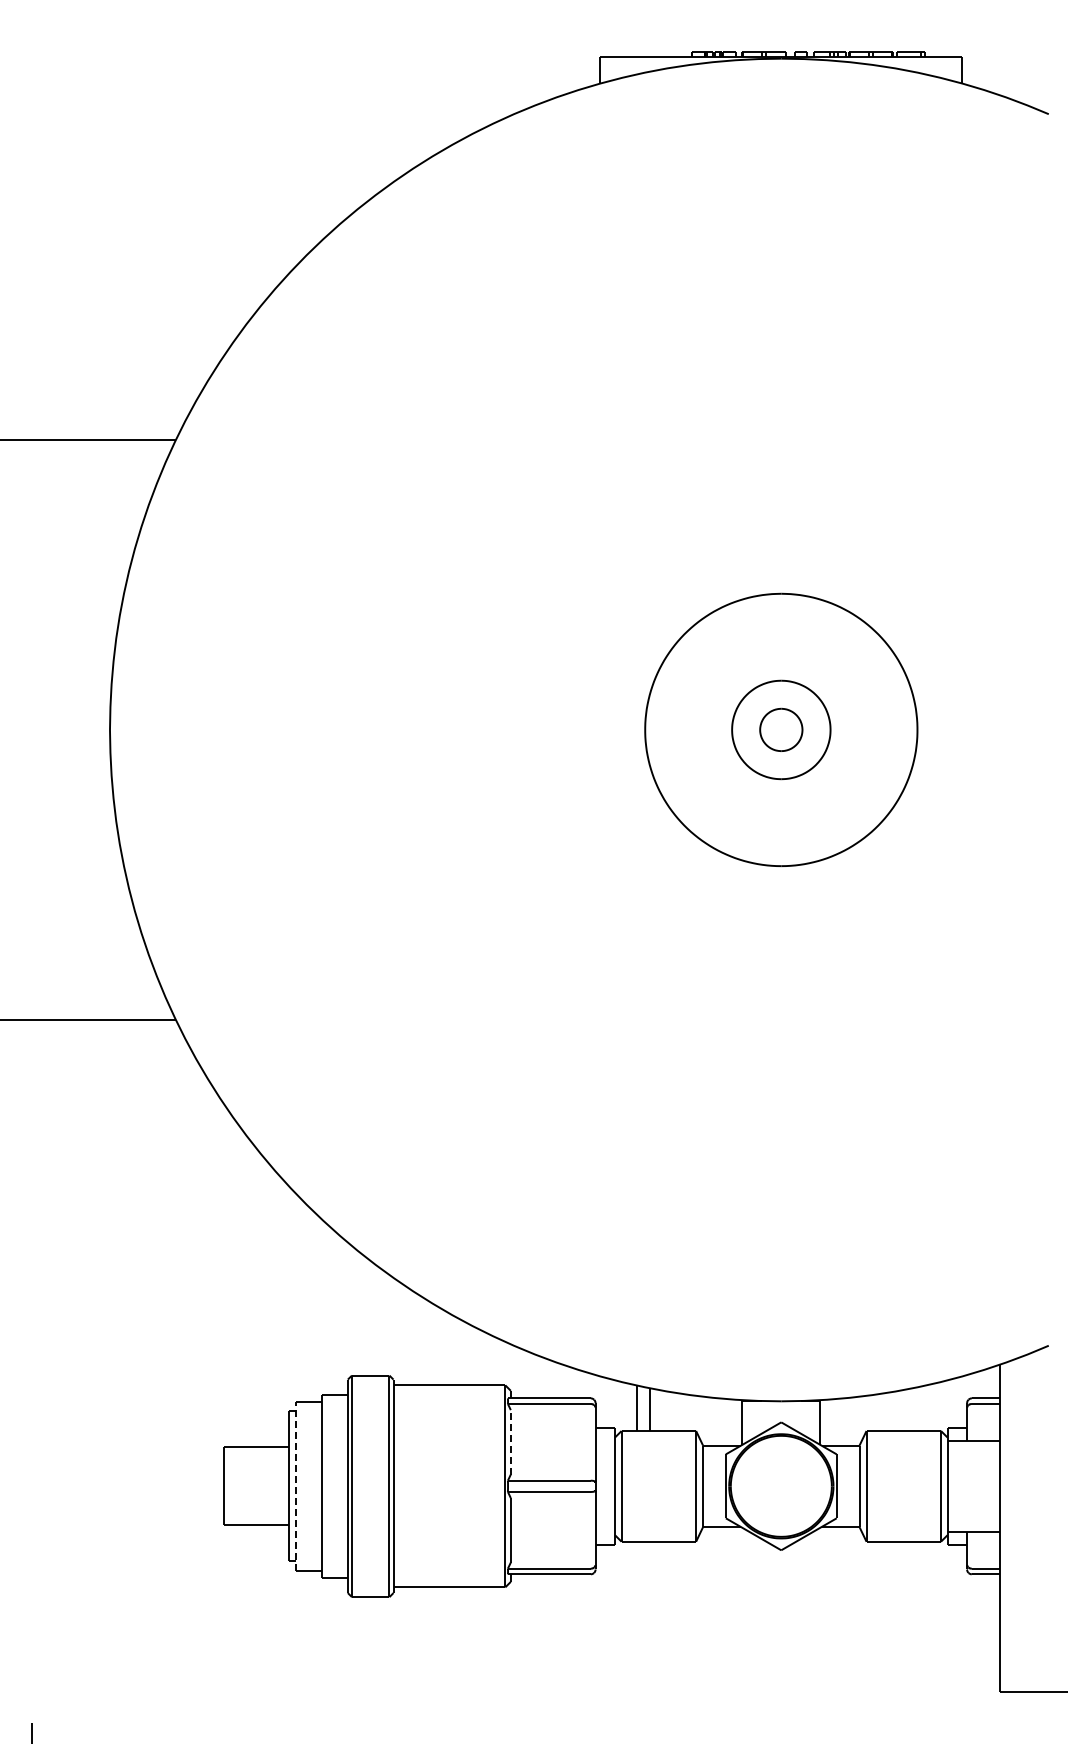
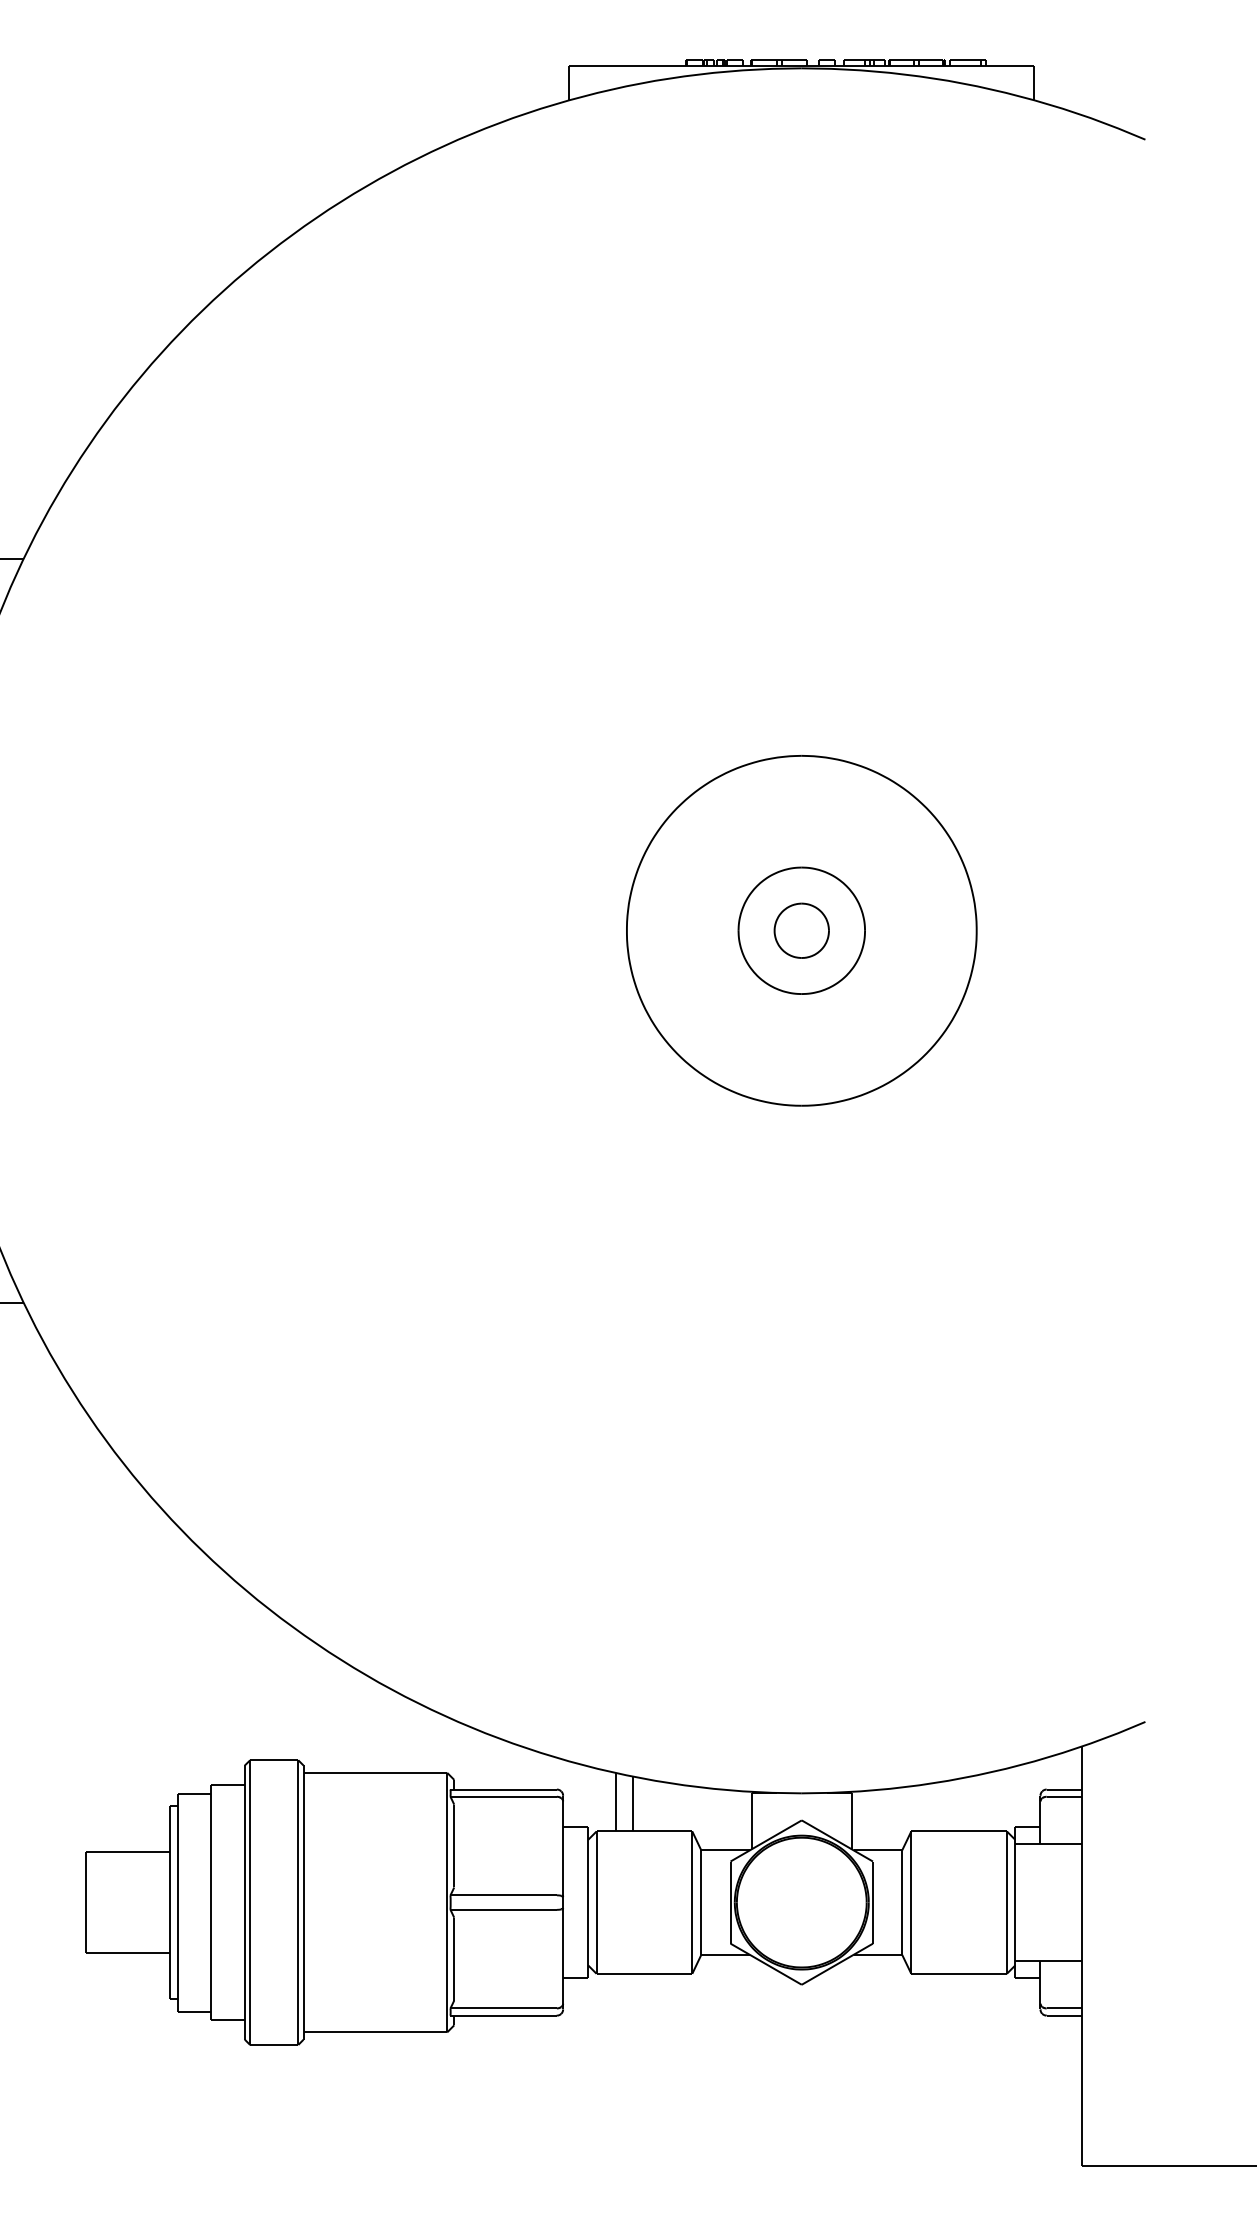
line: (510, 1441) -> (453, 1844), dashed -> solid
line: (295, 1486) -> (177, 1902), dashed -> solid

